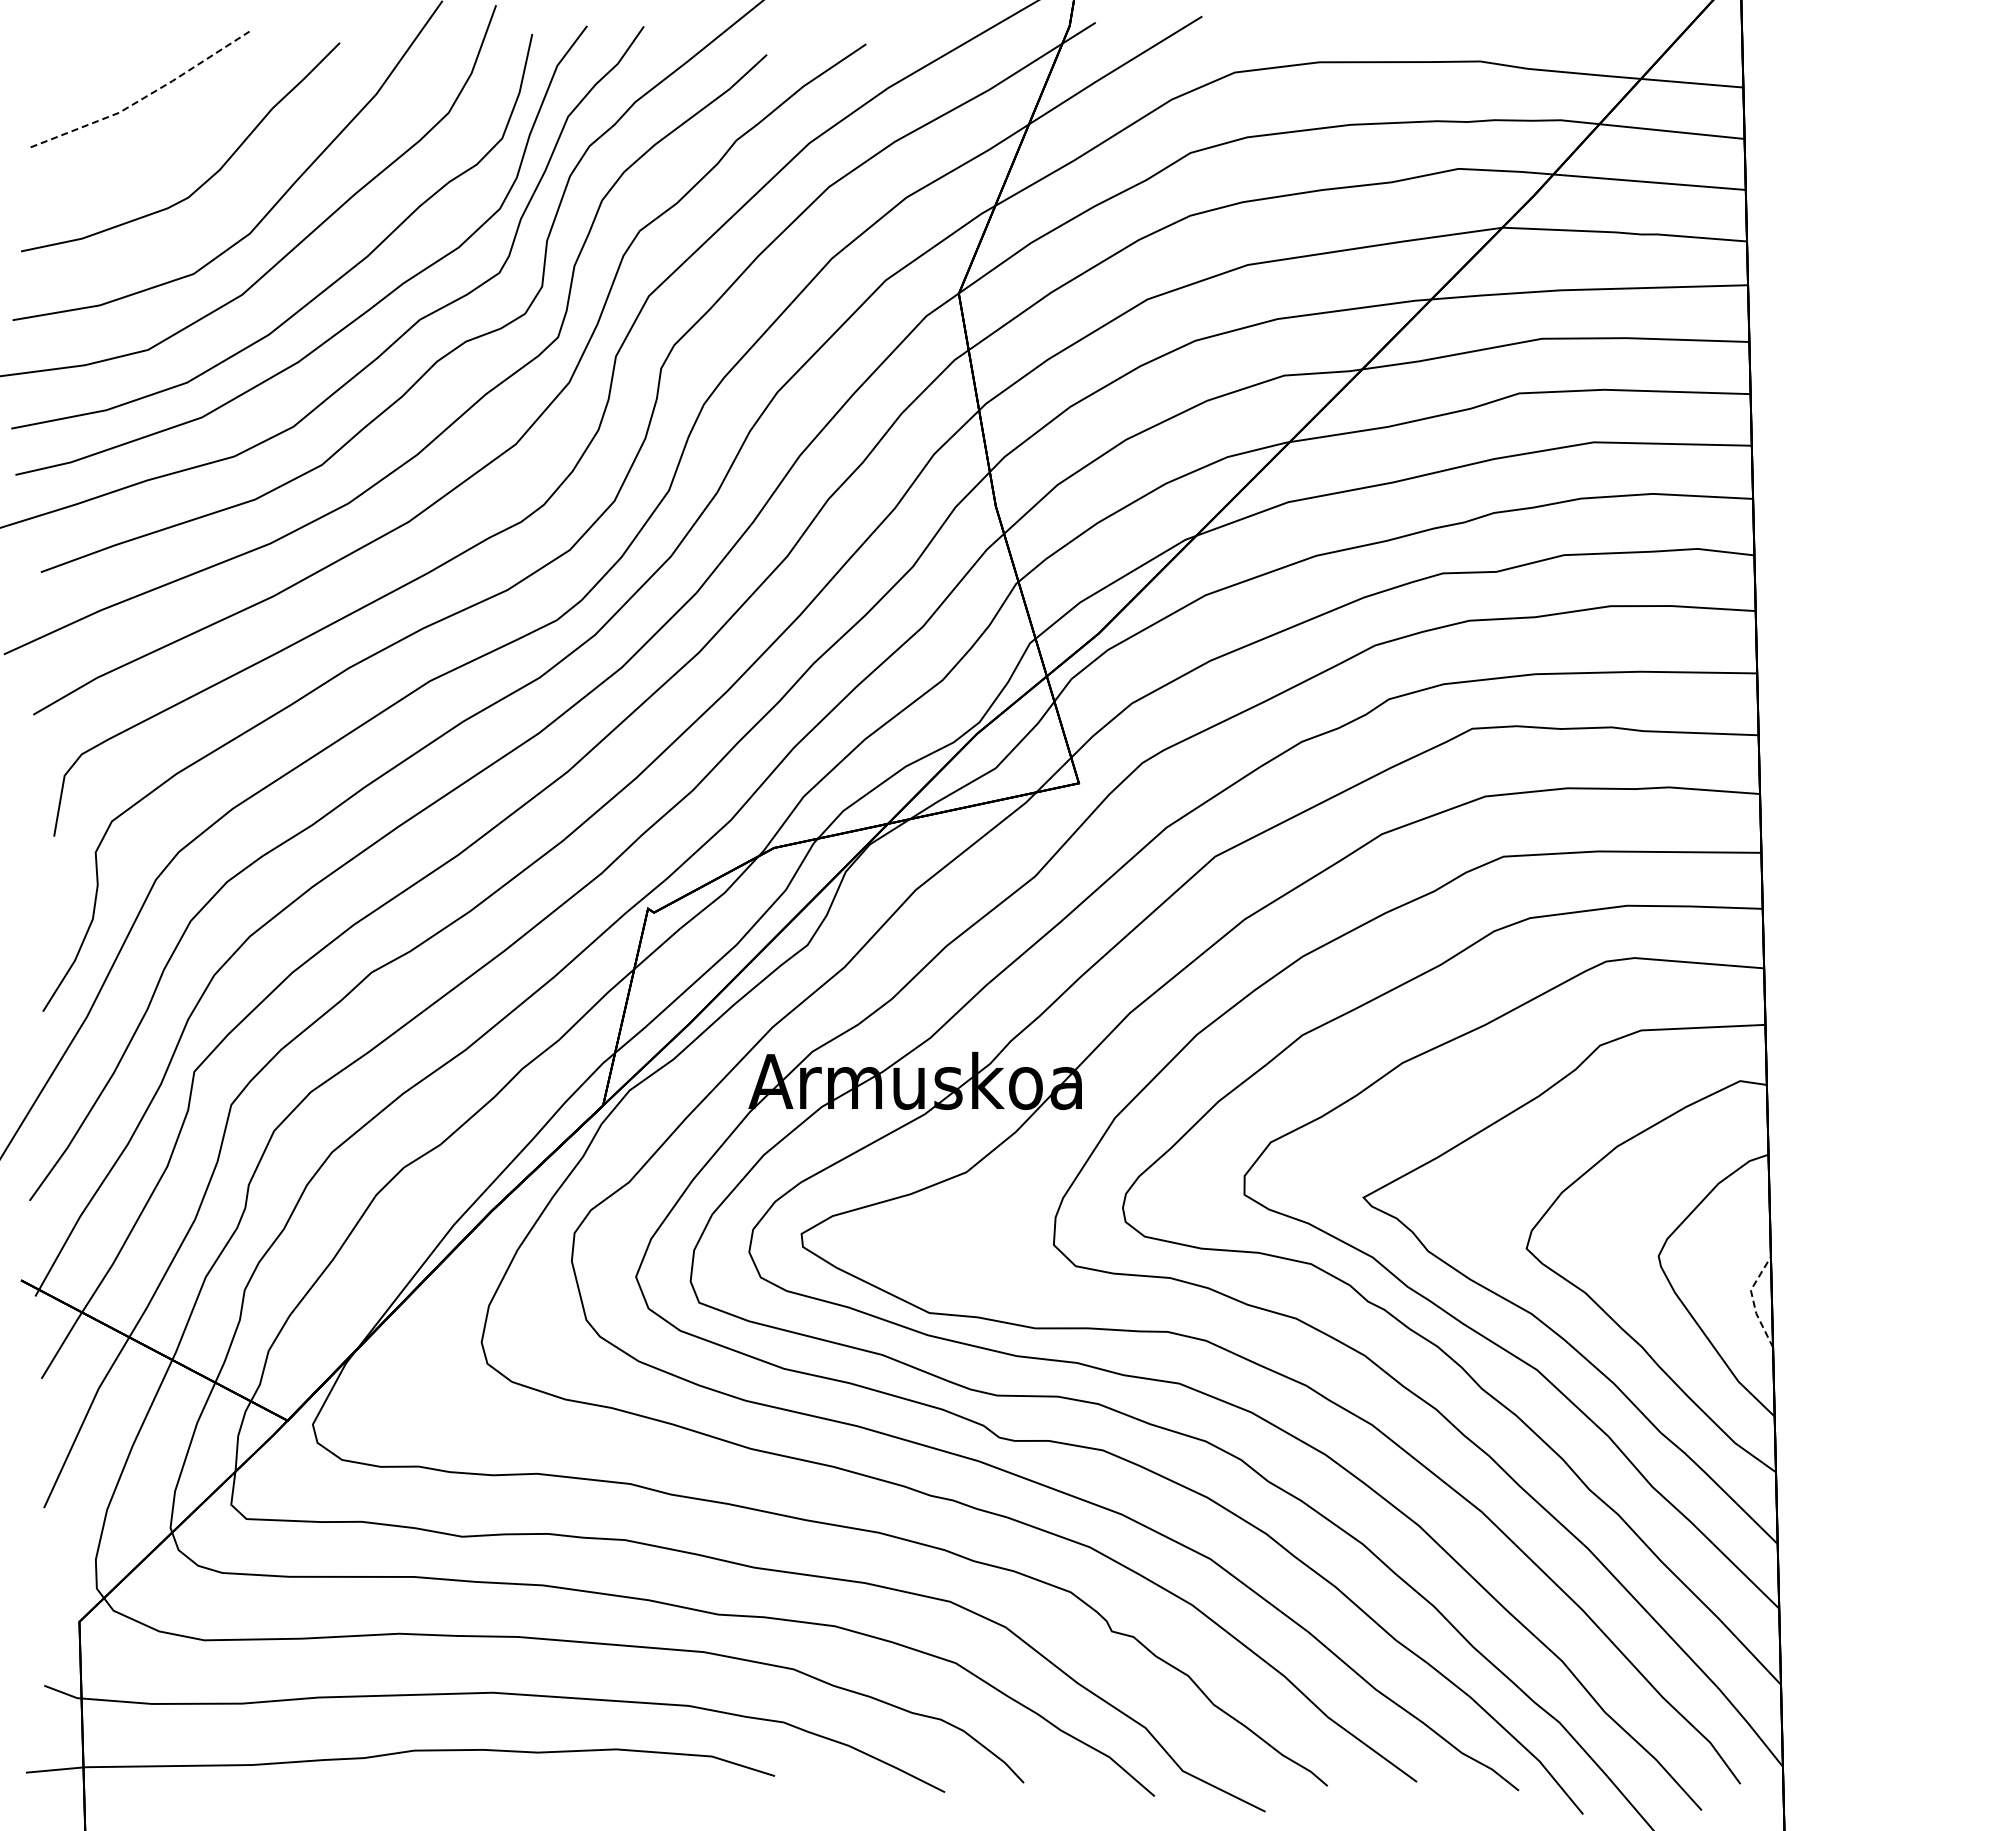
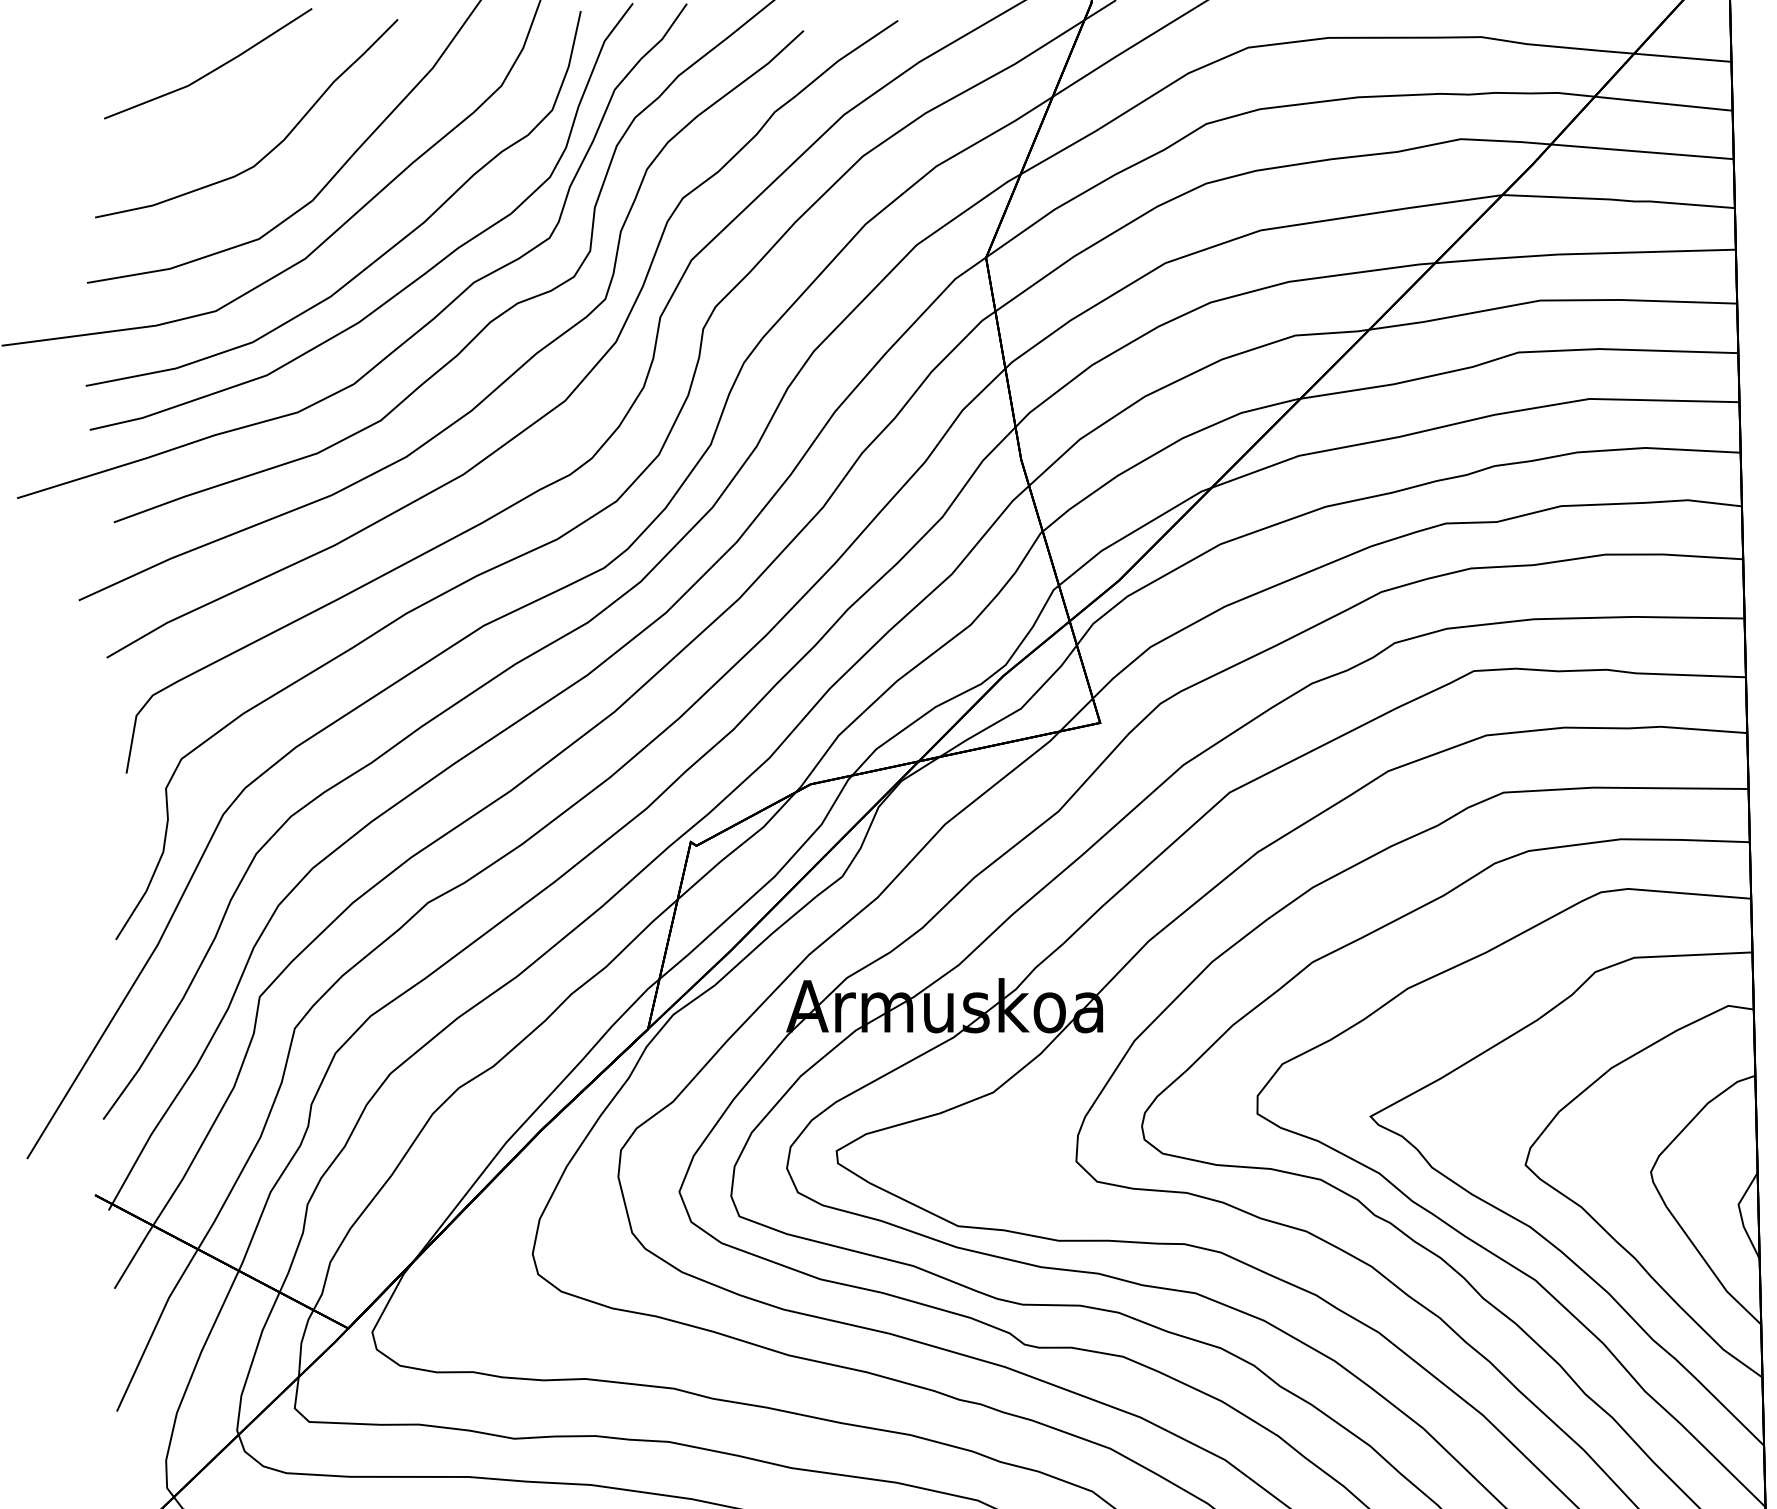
line: (144, 97) -> (212, 71), dashed -> solid
line: (1753, 1300) -> (1741, 1214), dashed -> solid

